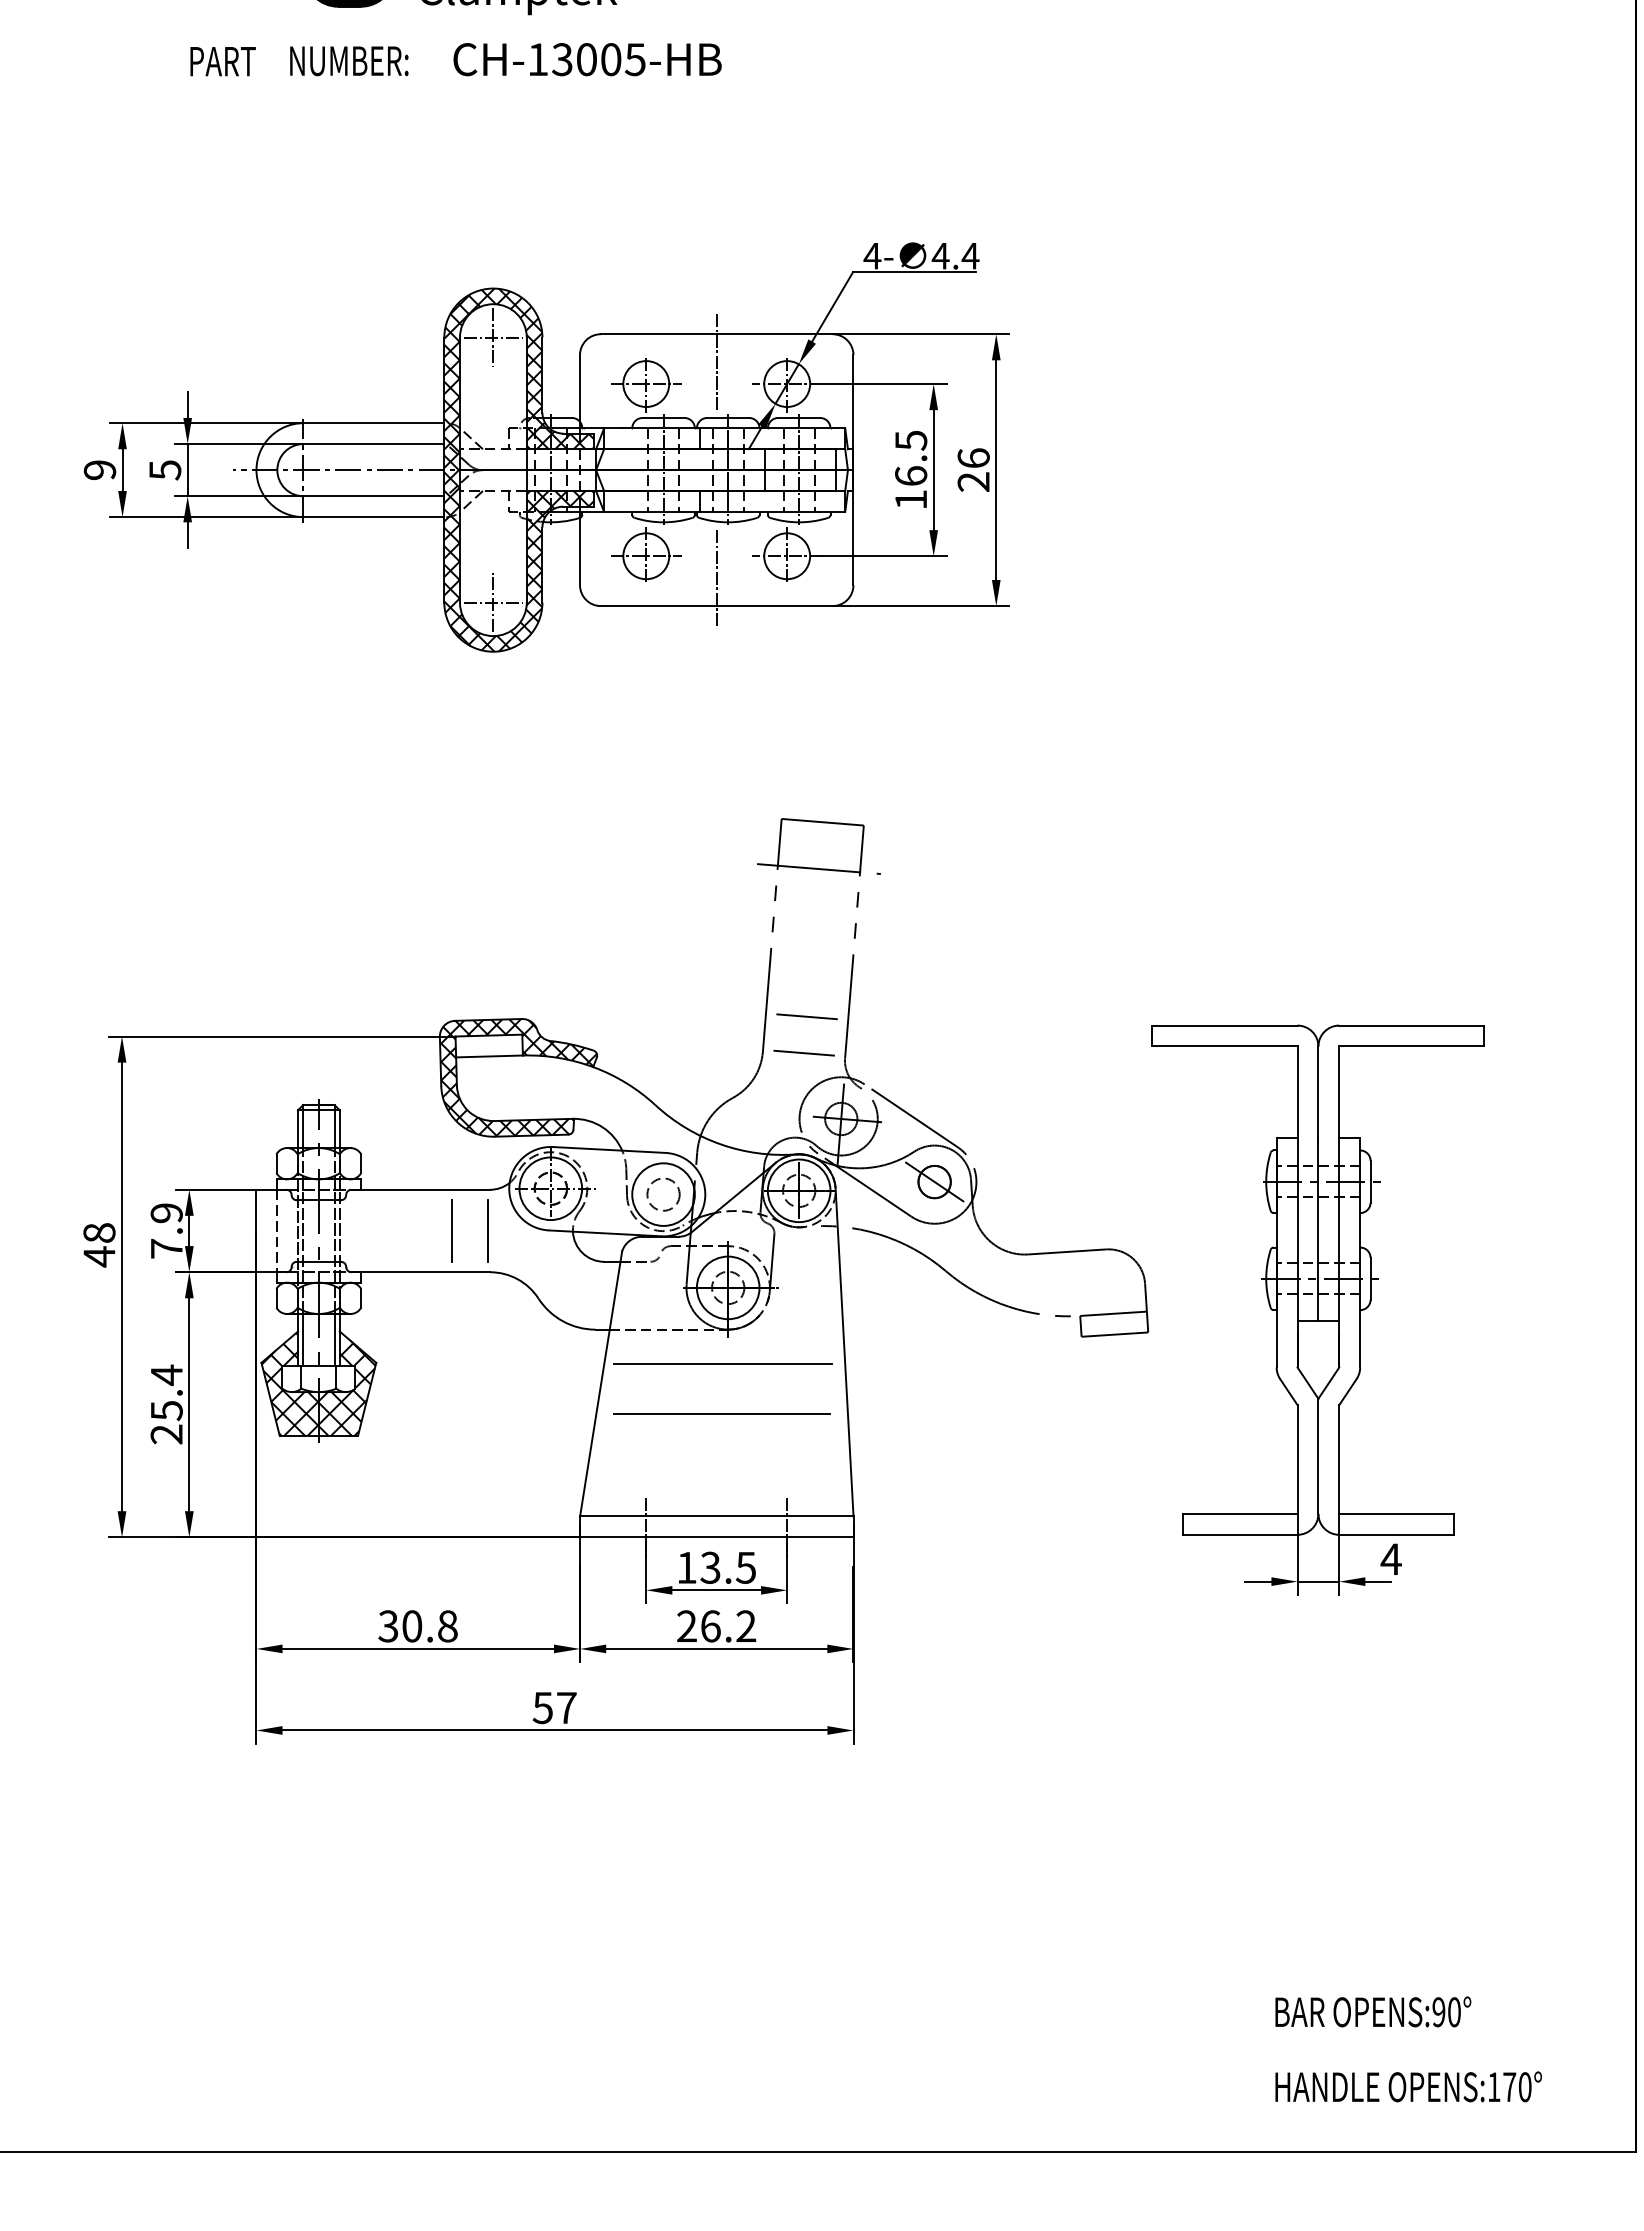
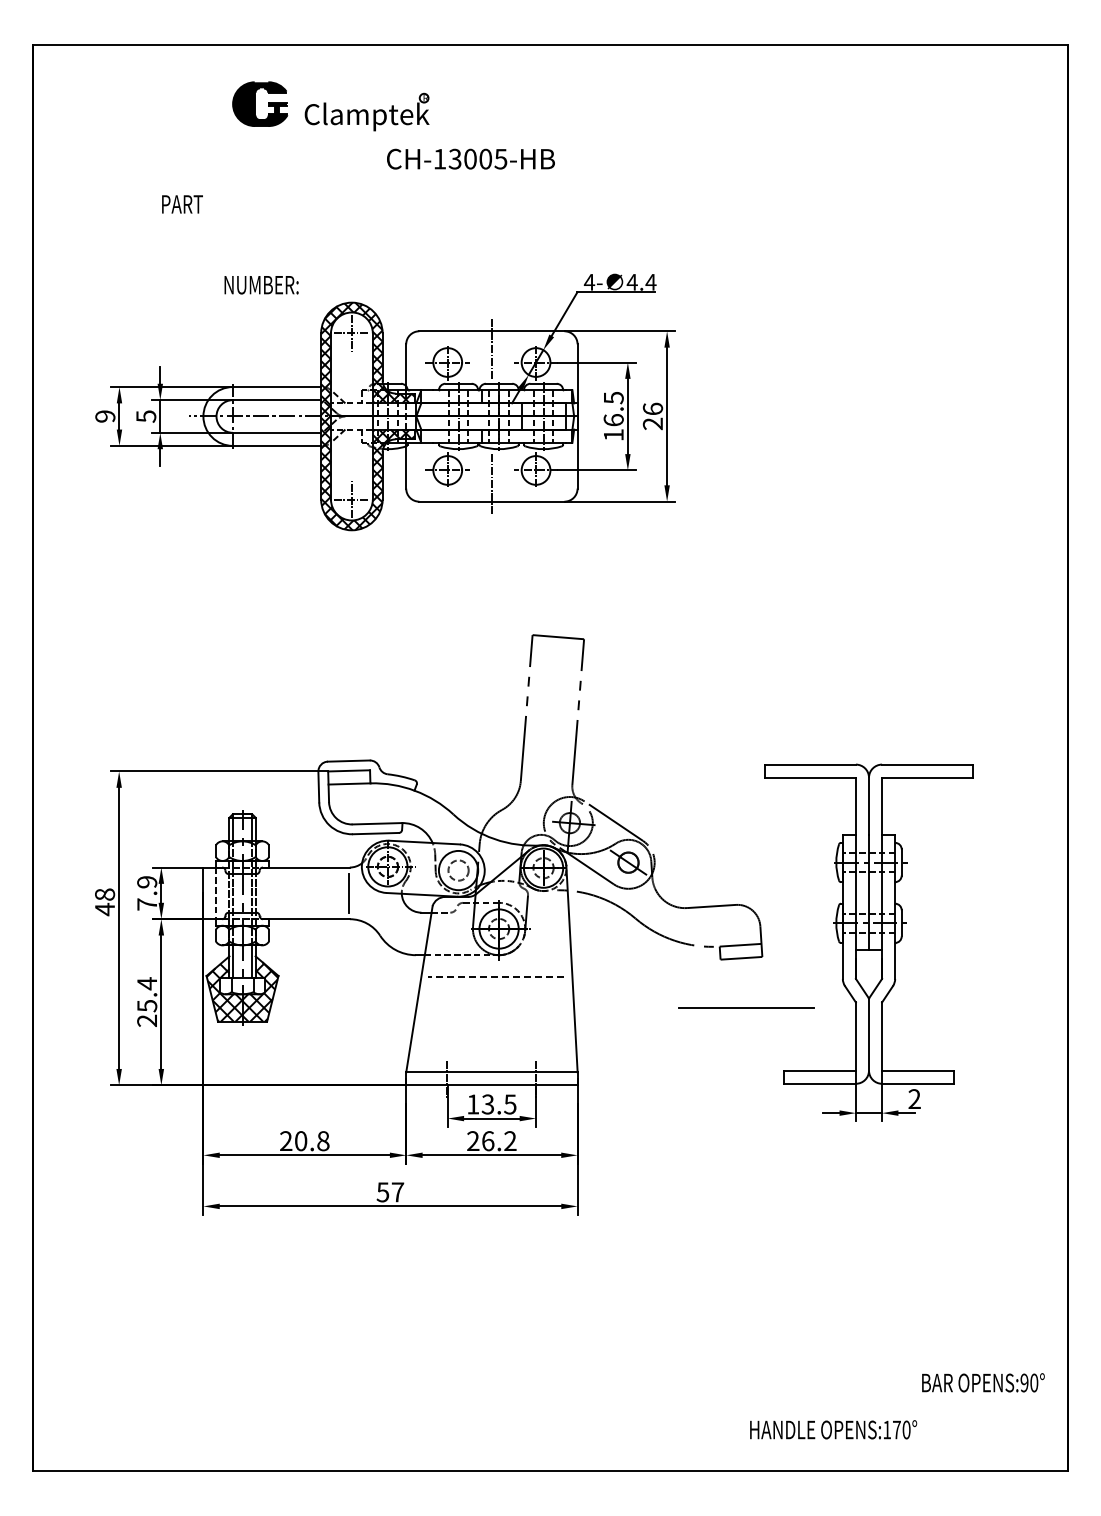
text: (586, 58) -> (470, 158), moved
text: (223, 61) -> (182, 204), moved
text: (349, 61) -> (261, 285), moved
line: (818, 869) -> (555, 666), removed
line: (807, 1015) -> (548, 758), removed
line: (803, 1052) -> (546, 781), removed
hatch: (518, 1078) -> (367, 797), removed
line: (451, 1231) -> (325, 893), removed
line: (722, 1363) -> (495, 976), solid -> dashed
line: (722, 1413) -> (746, 1007), moved
text: (1390, 1558) -> (914, 1098), 4 -> 2
text: (387, 1626) -> (285, 1141), 30.8 -> 20.8
text: (1373, 2011) -> (983, 1382), moved
text: (1408, 2086) -> (833, 1429), moved

